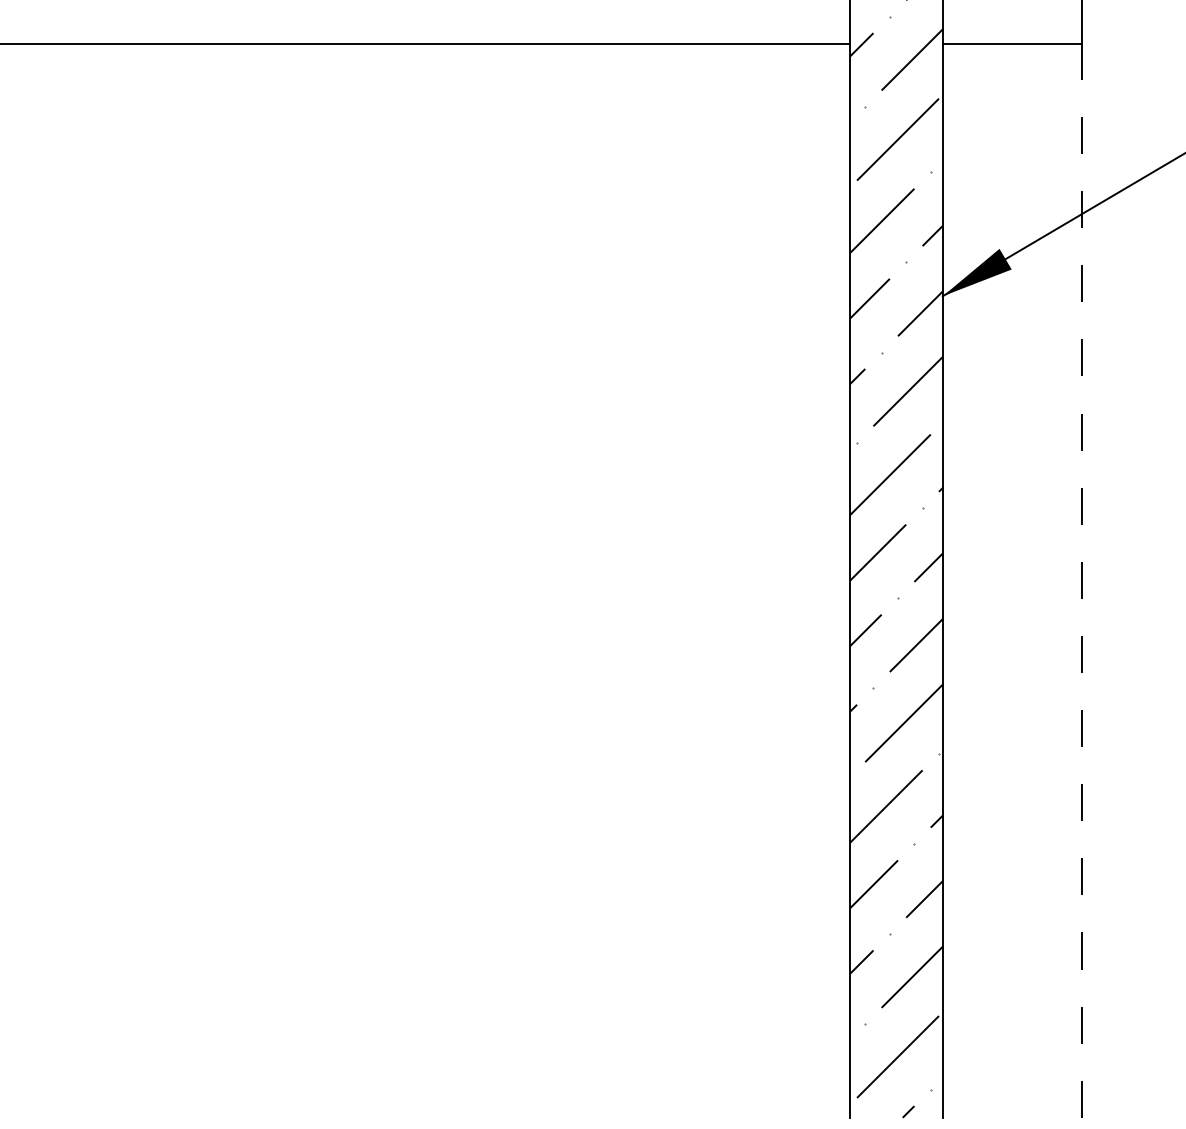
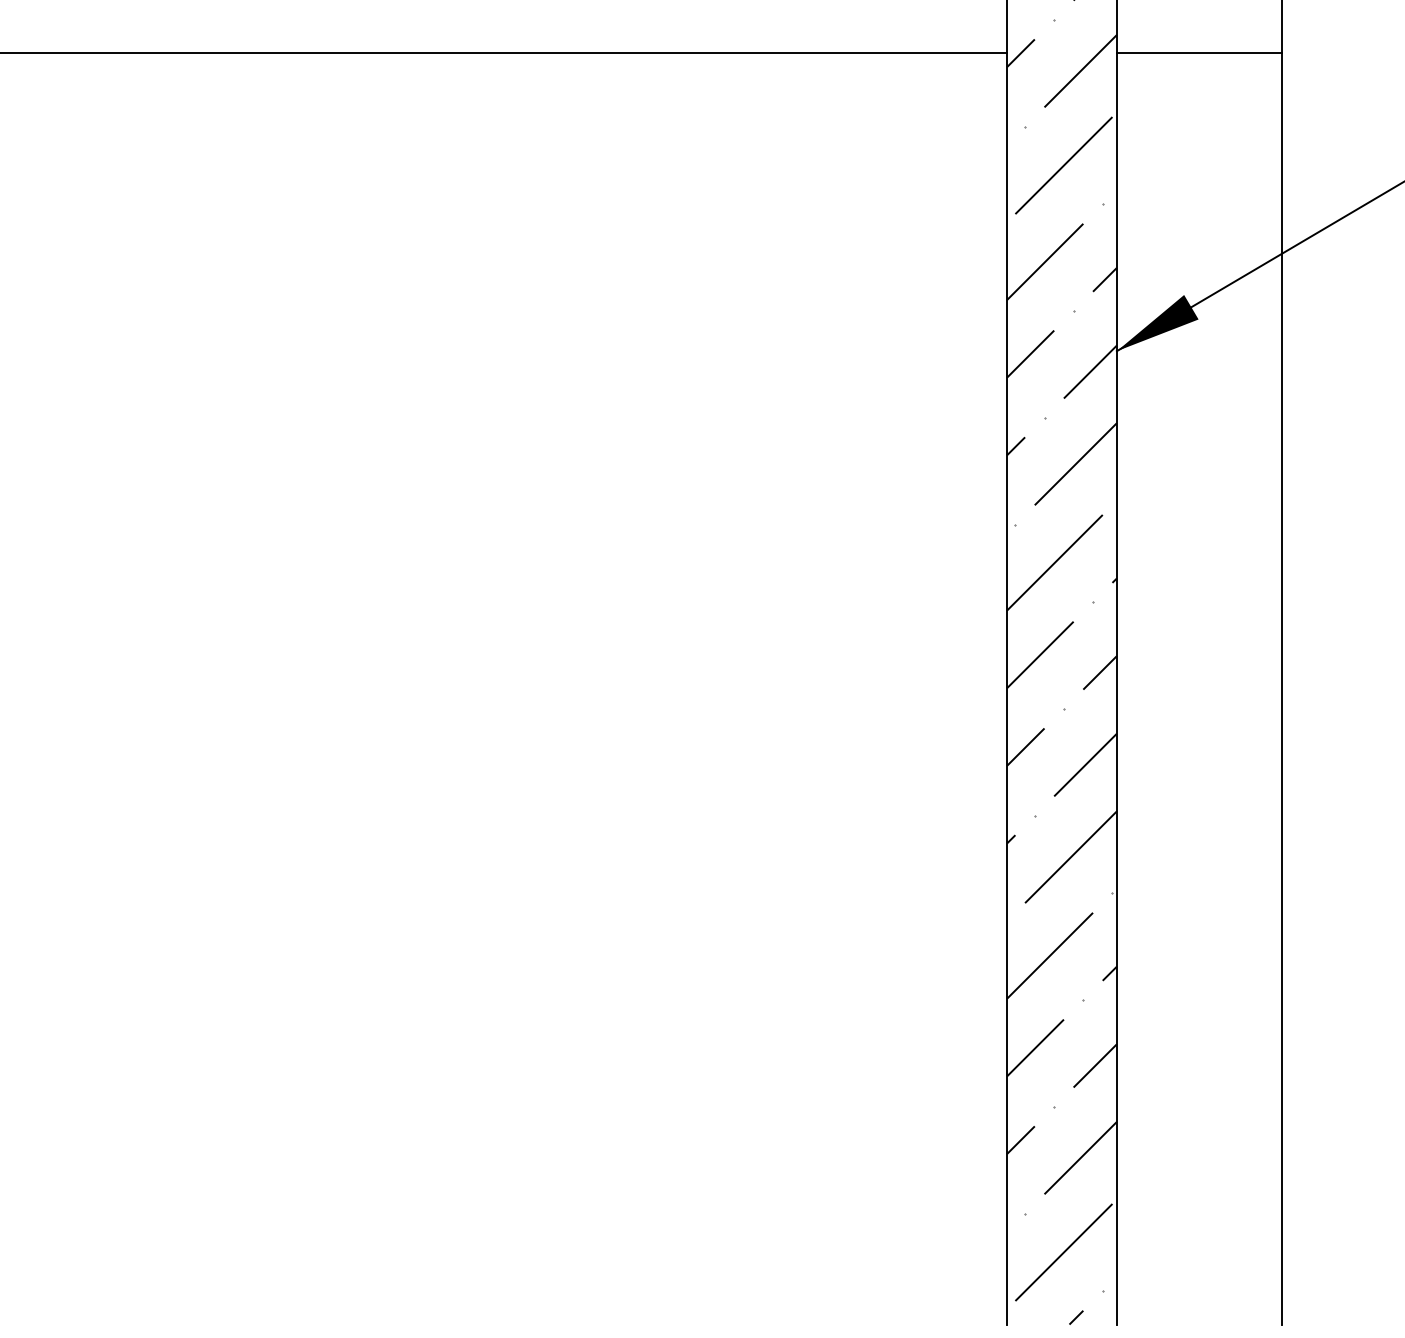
line: (1081, 580) -> (1281, 688), dashed -> solid

